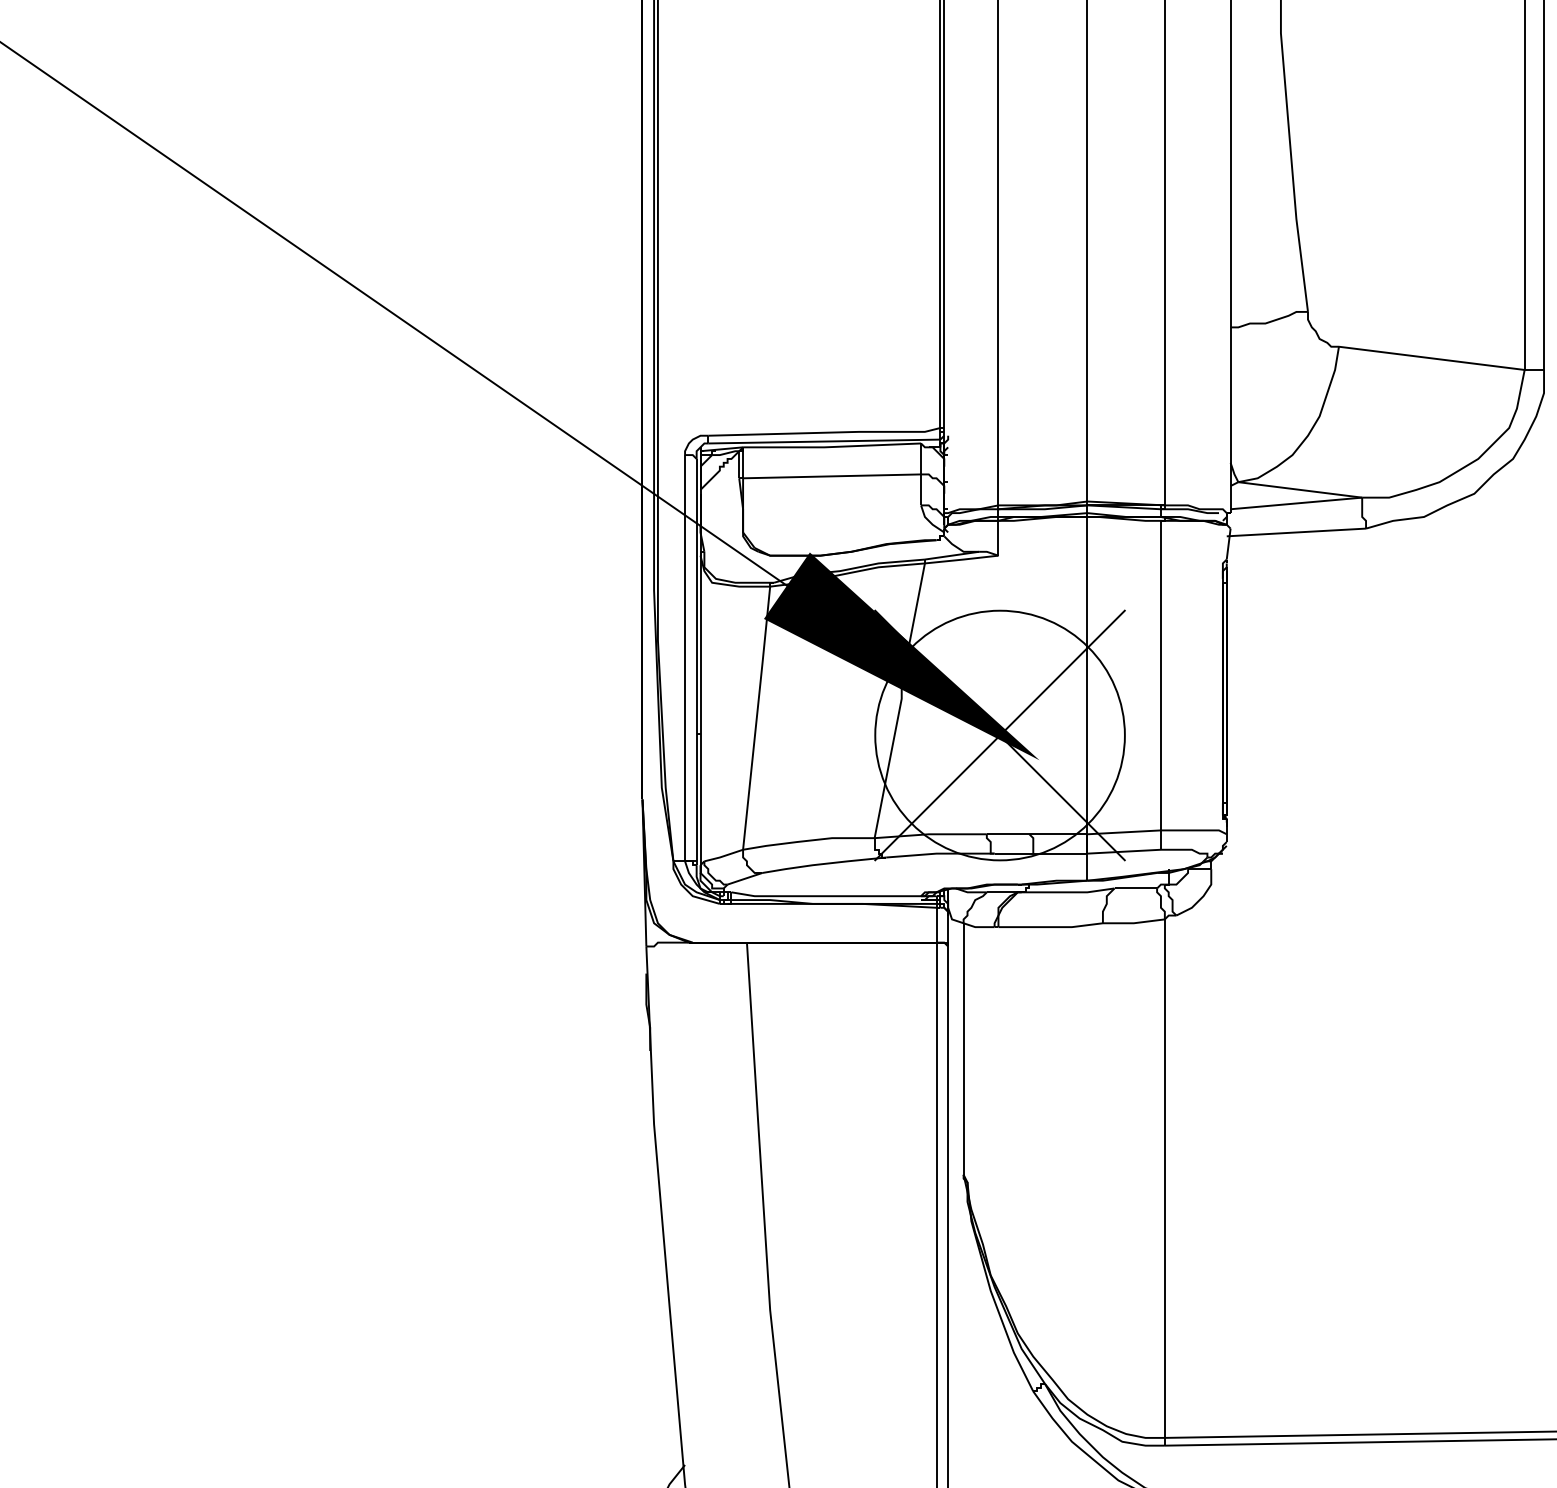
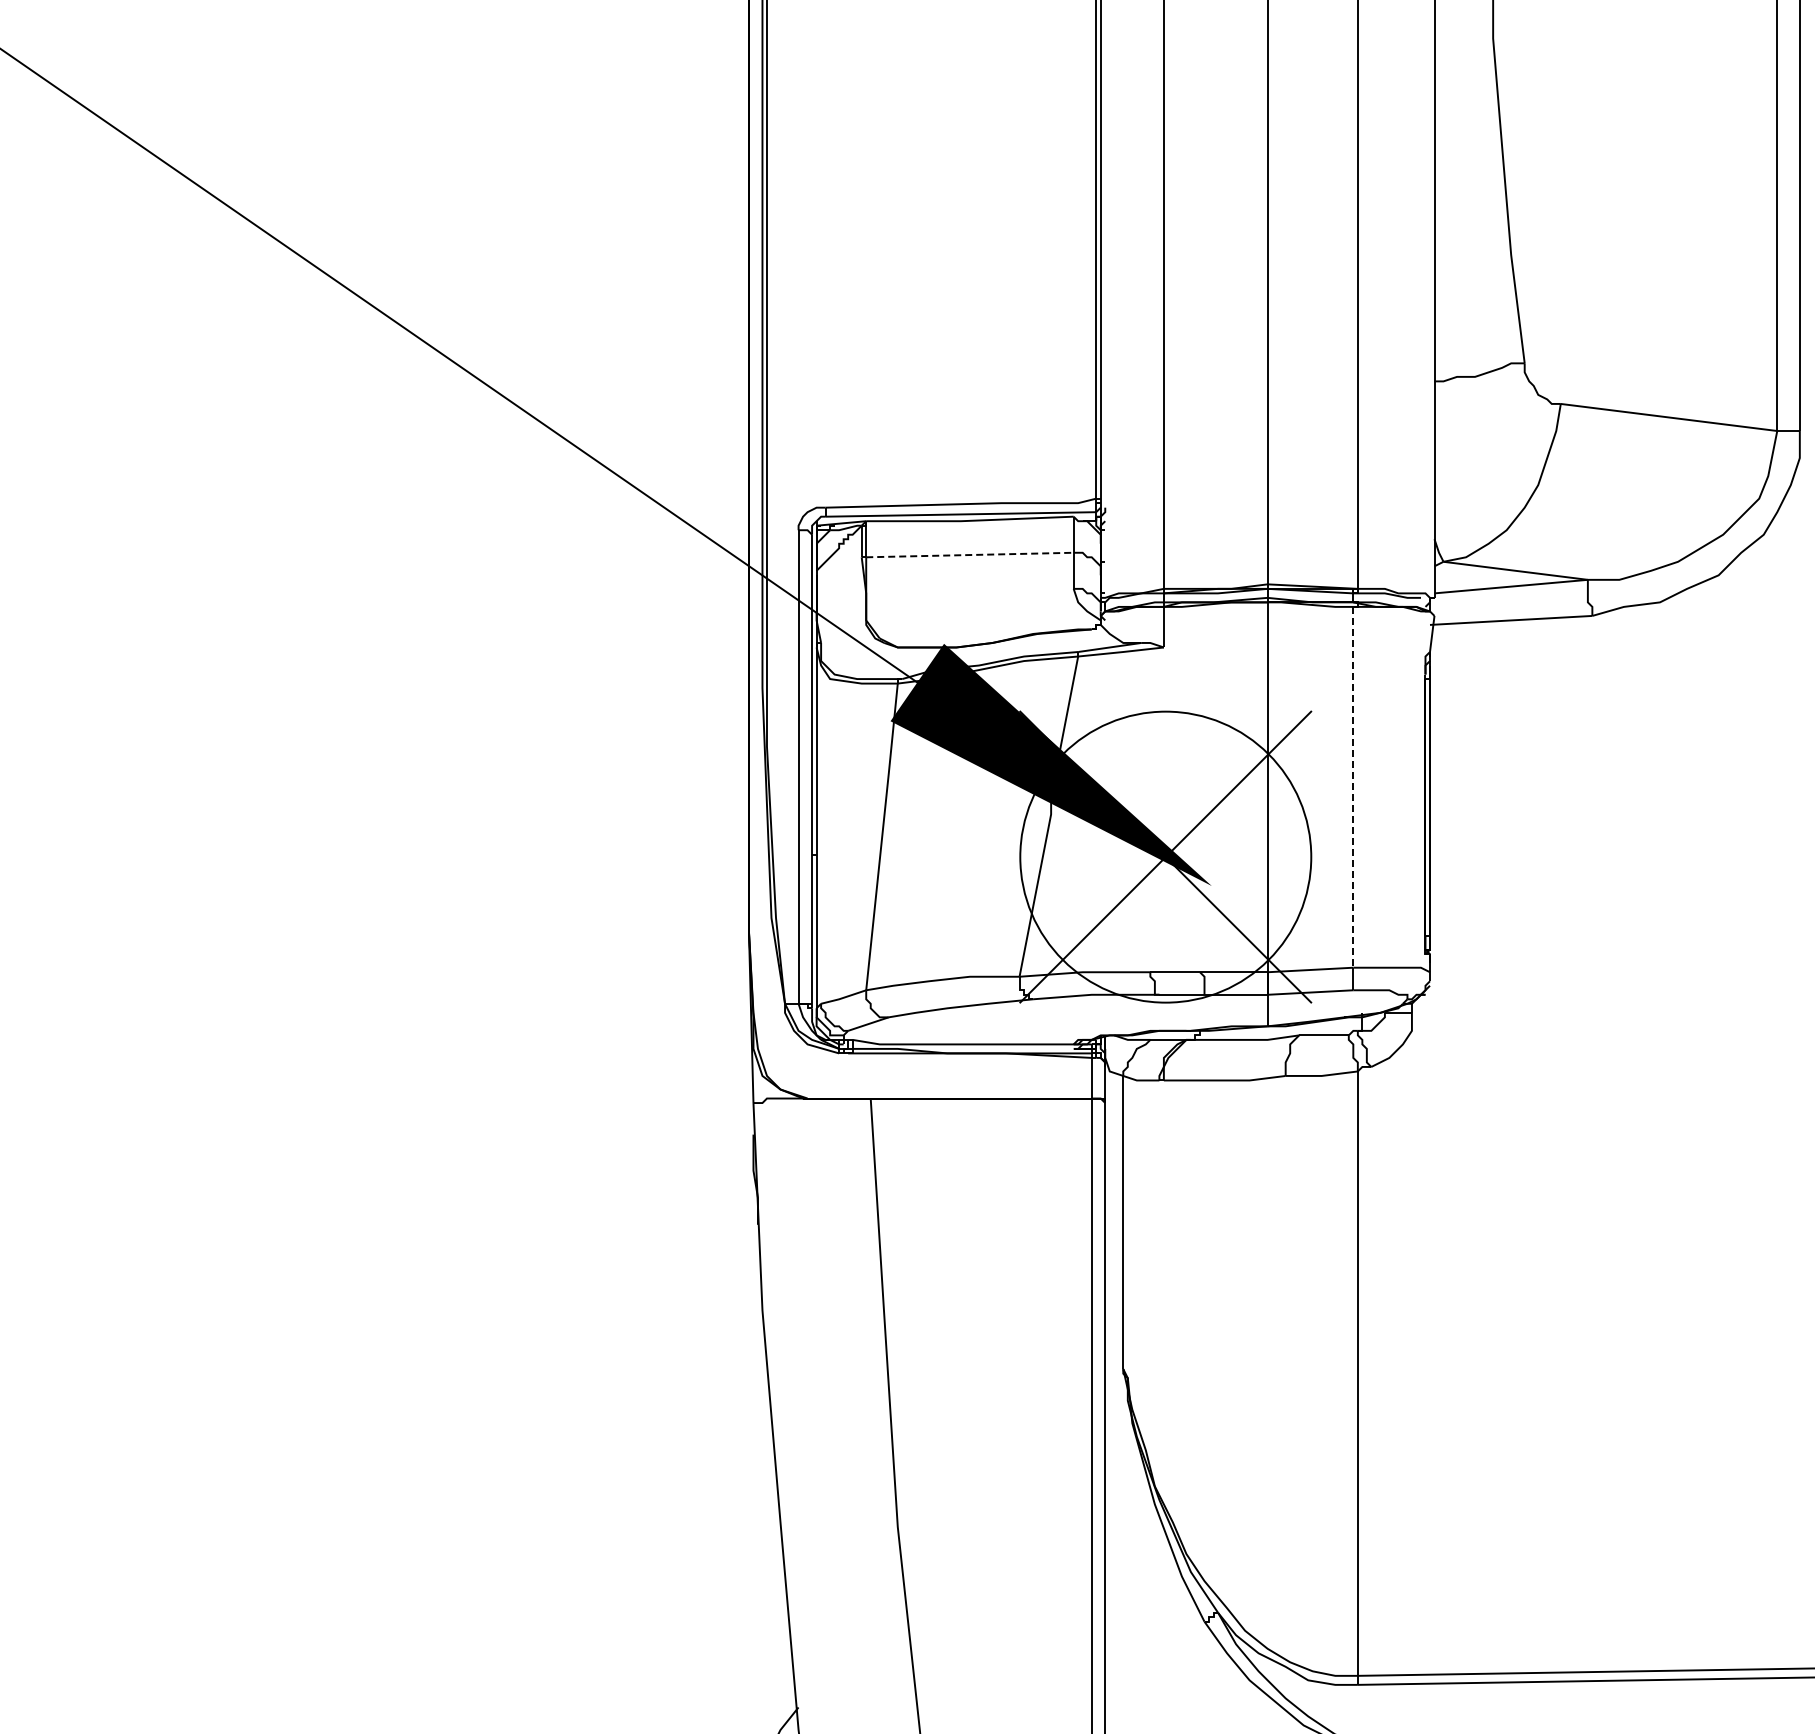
line: (831, 476) -> (969, 555), solid -> dashed
line: (1161, 675) -> (1353, 787), solid -> dashed

